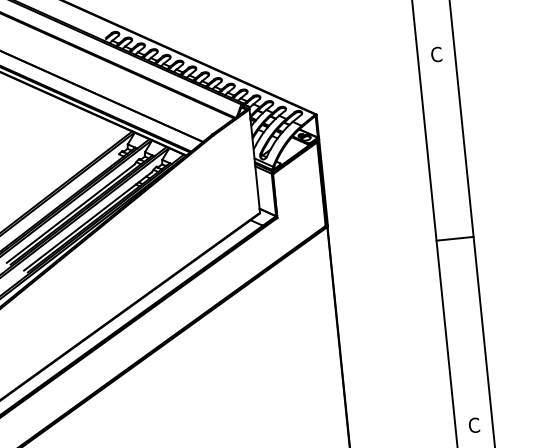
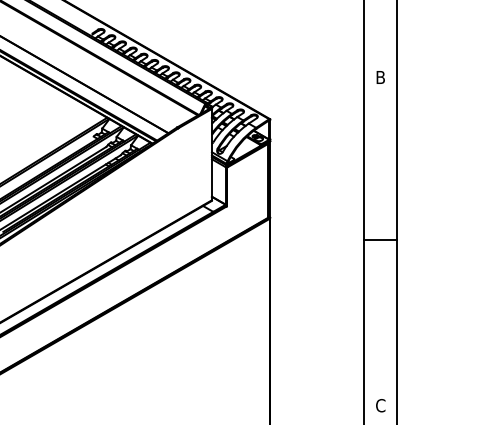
text: (436, 54) -> (380, 77), C -> B

